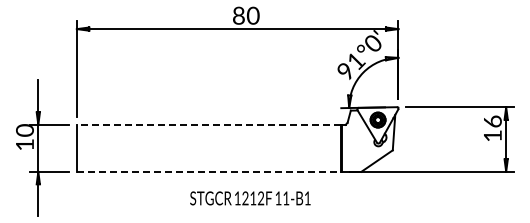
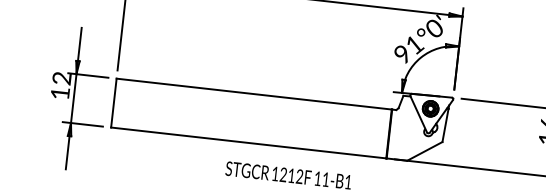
line: (208, 124) -> (253, 93), dashed -> solid
text: (24, 130) -> (61, 78), 10 -> 12
line: (209, 171) -> (249, 142), dashed -> solid

